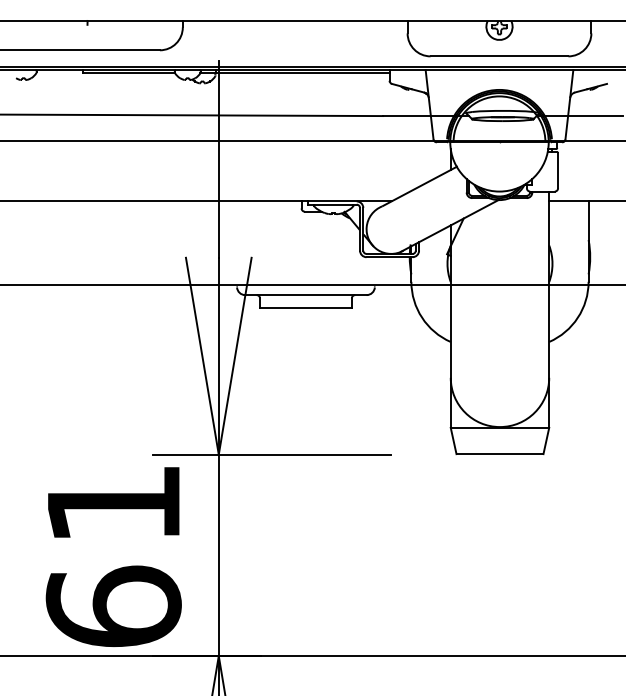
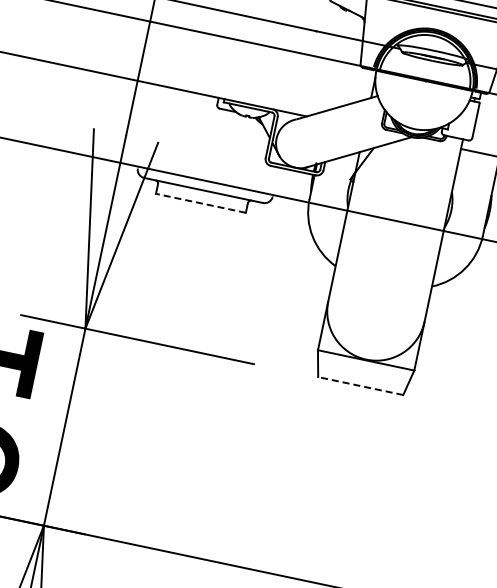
line: (305, 308) -> (200, 203), solid -> dashed
line: (499, 454) -> (360, 386), solid -> dashed

